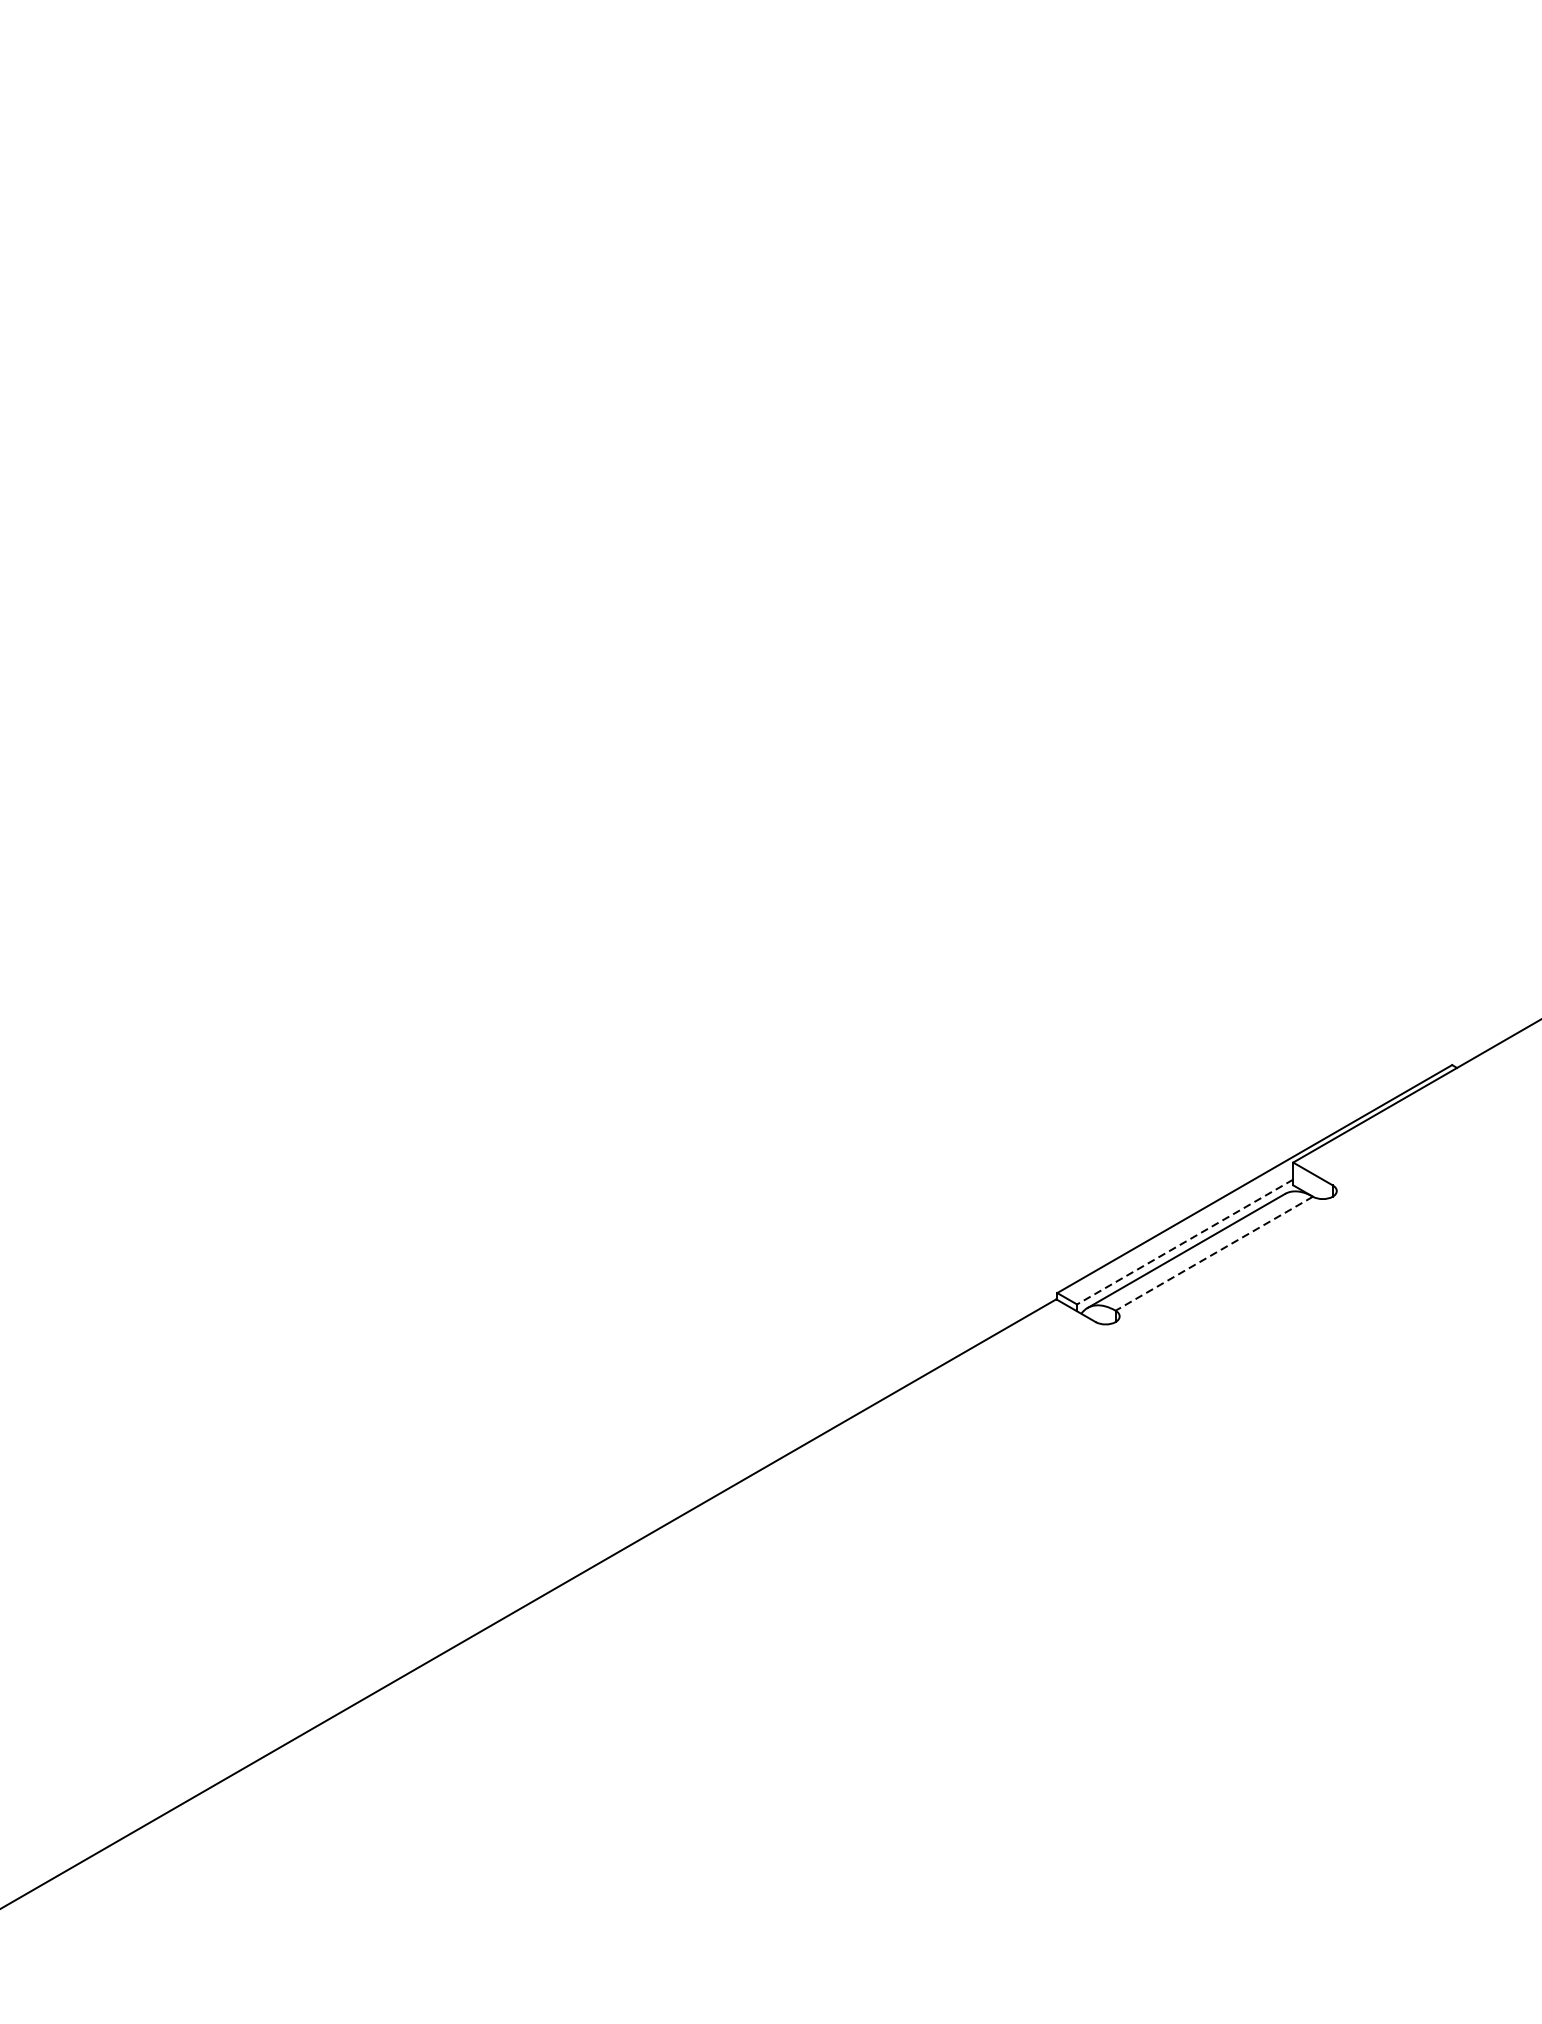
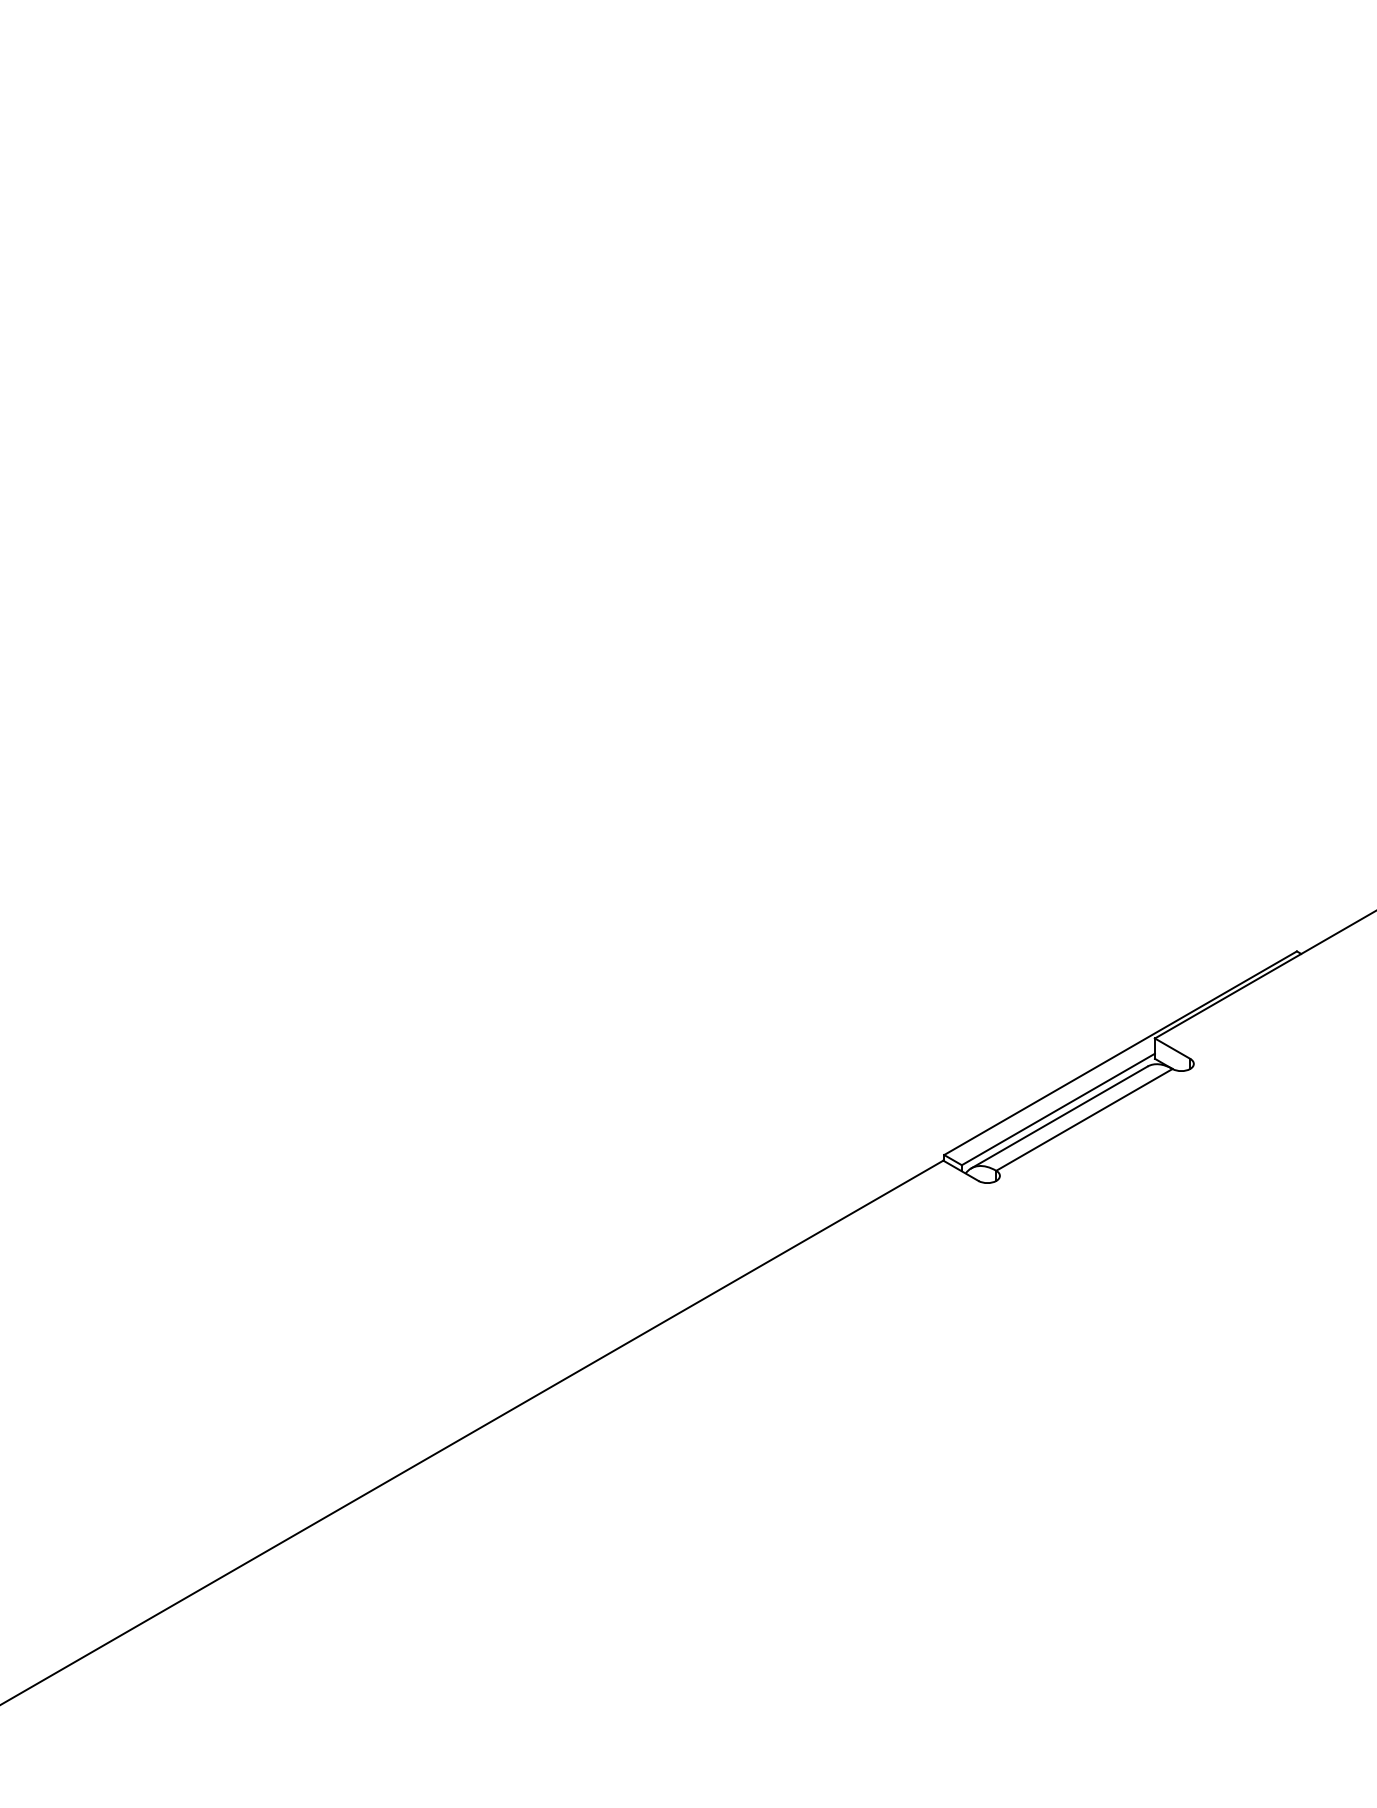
line: (1184, 1242) -> (1057, 1109), dashed -> solid
line: (1214, 1253) -> (1084, 1119), dashed -> solid

